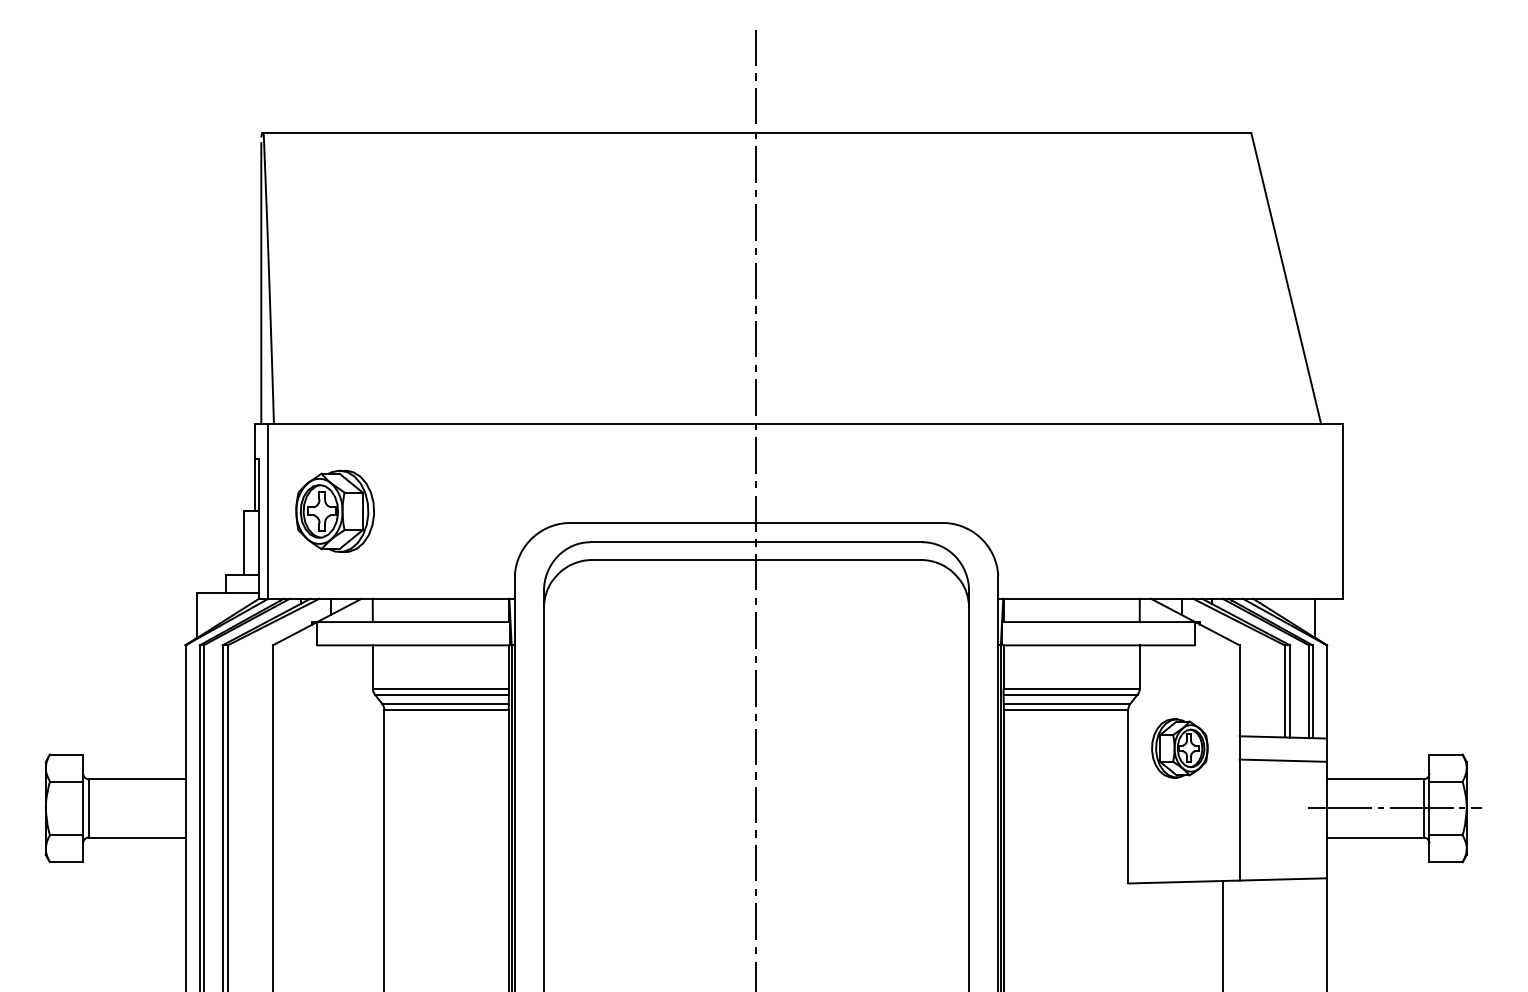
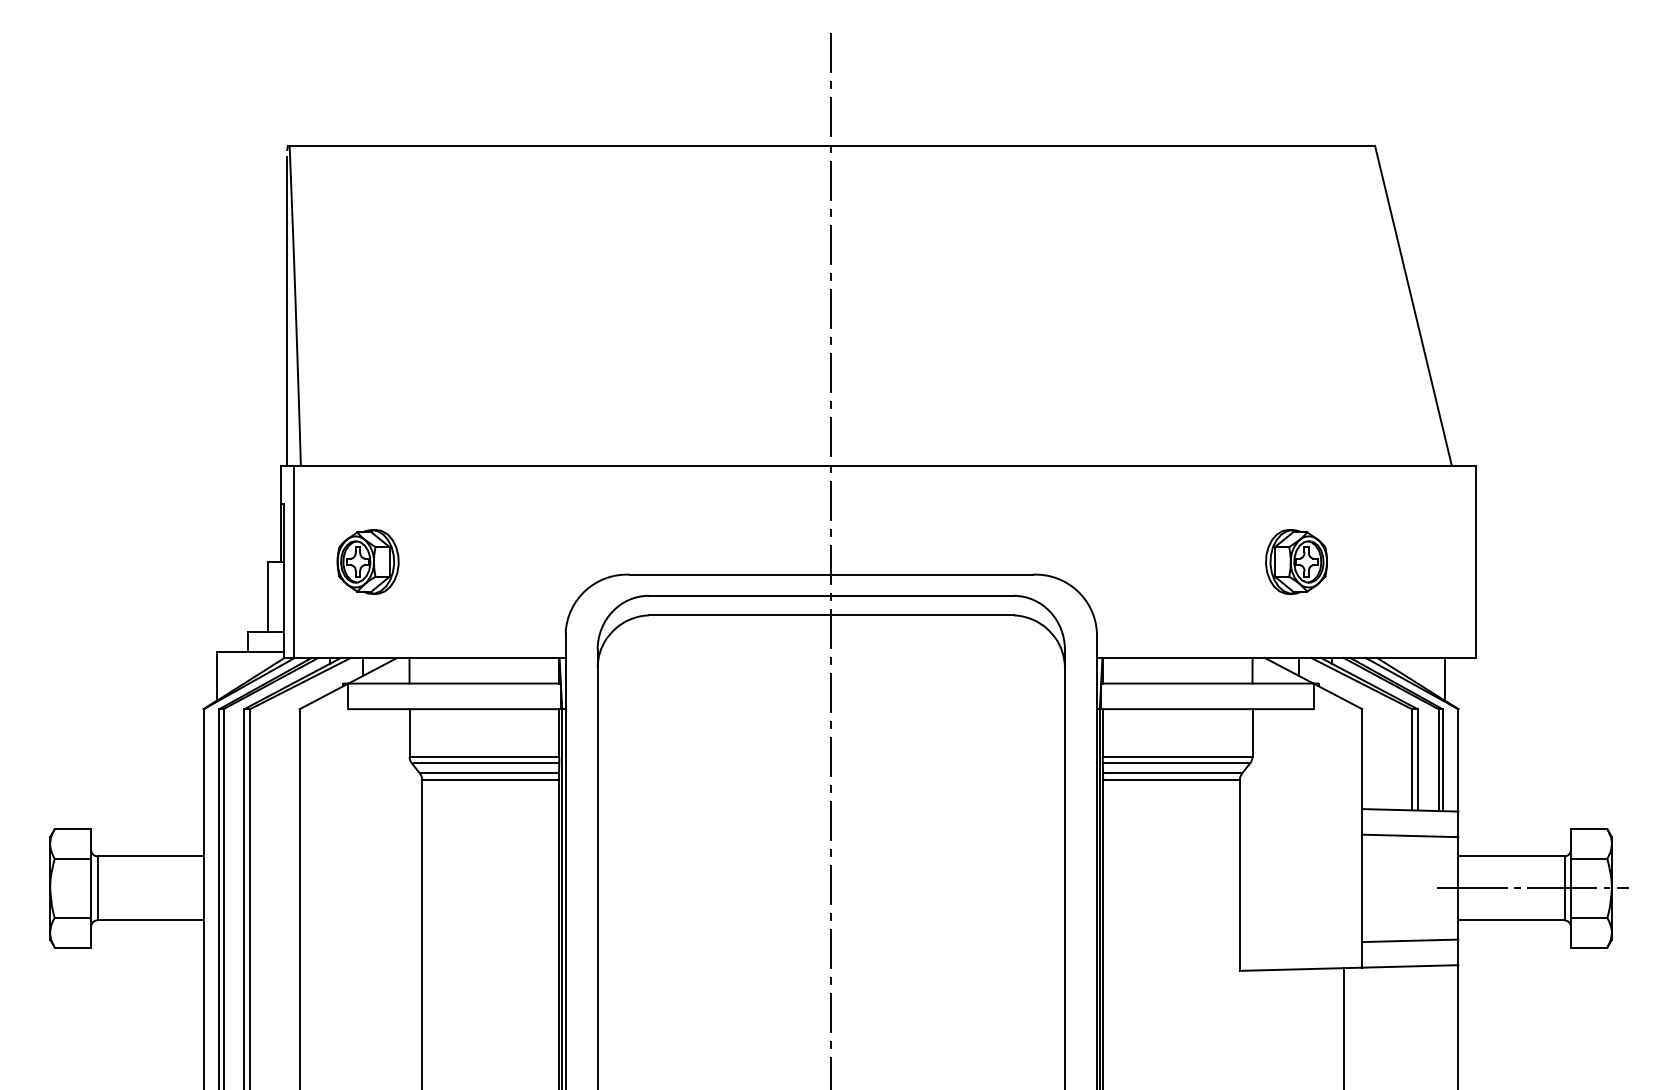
part: (334, 511) -> (367, 562), size x0.71
part: (1179, 748) -> (1296, 562), moved
line: (1282, 856) -> (1409, 941), added

